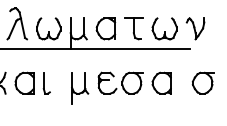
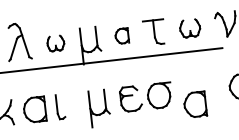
part: (48, 28) -> (55, 43), size x0.6
part: (105, 28) -> (121, 35), size x0.6
part: (164, 28) -> (189, 28), size x0.7
part: (161, 82) -> (194, 103), moved

